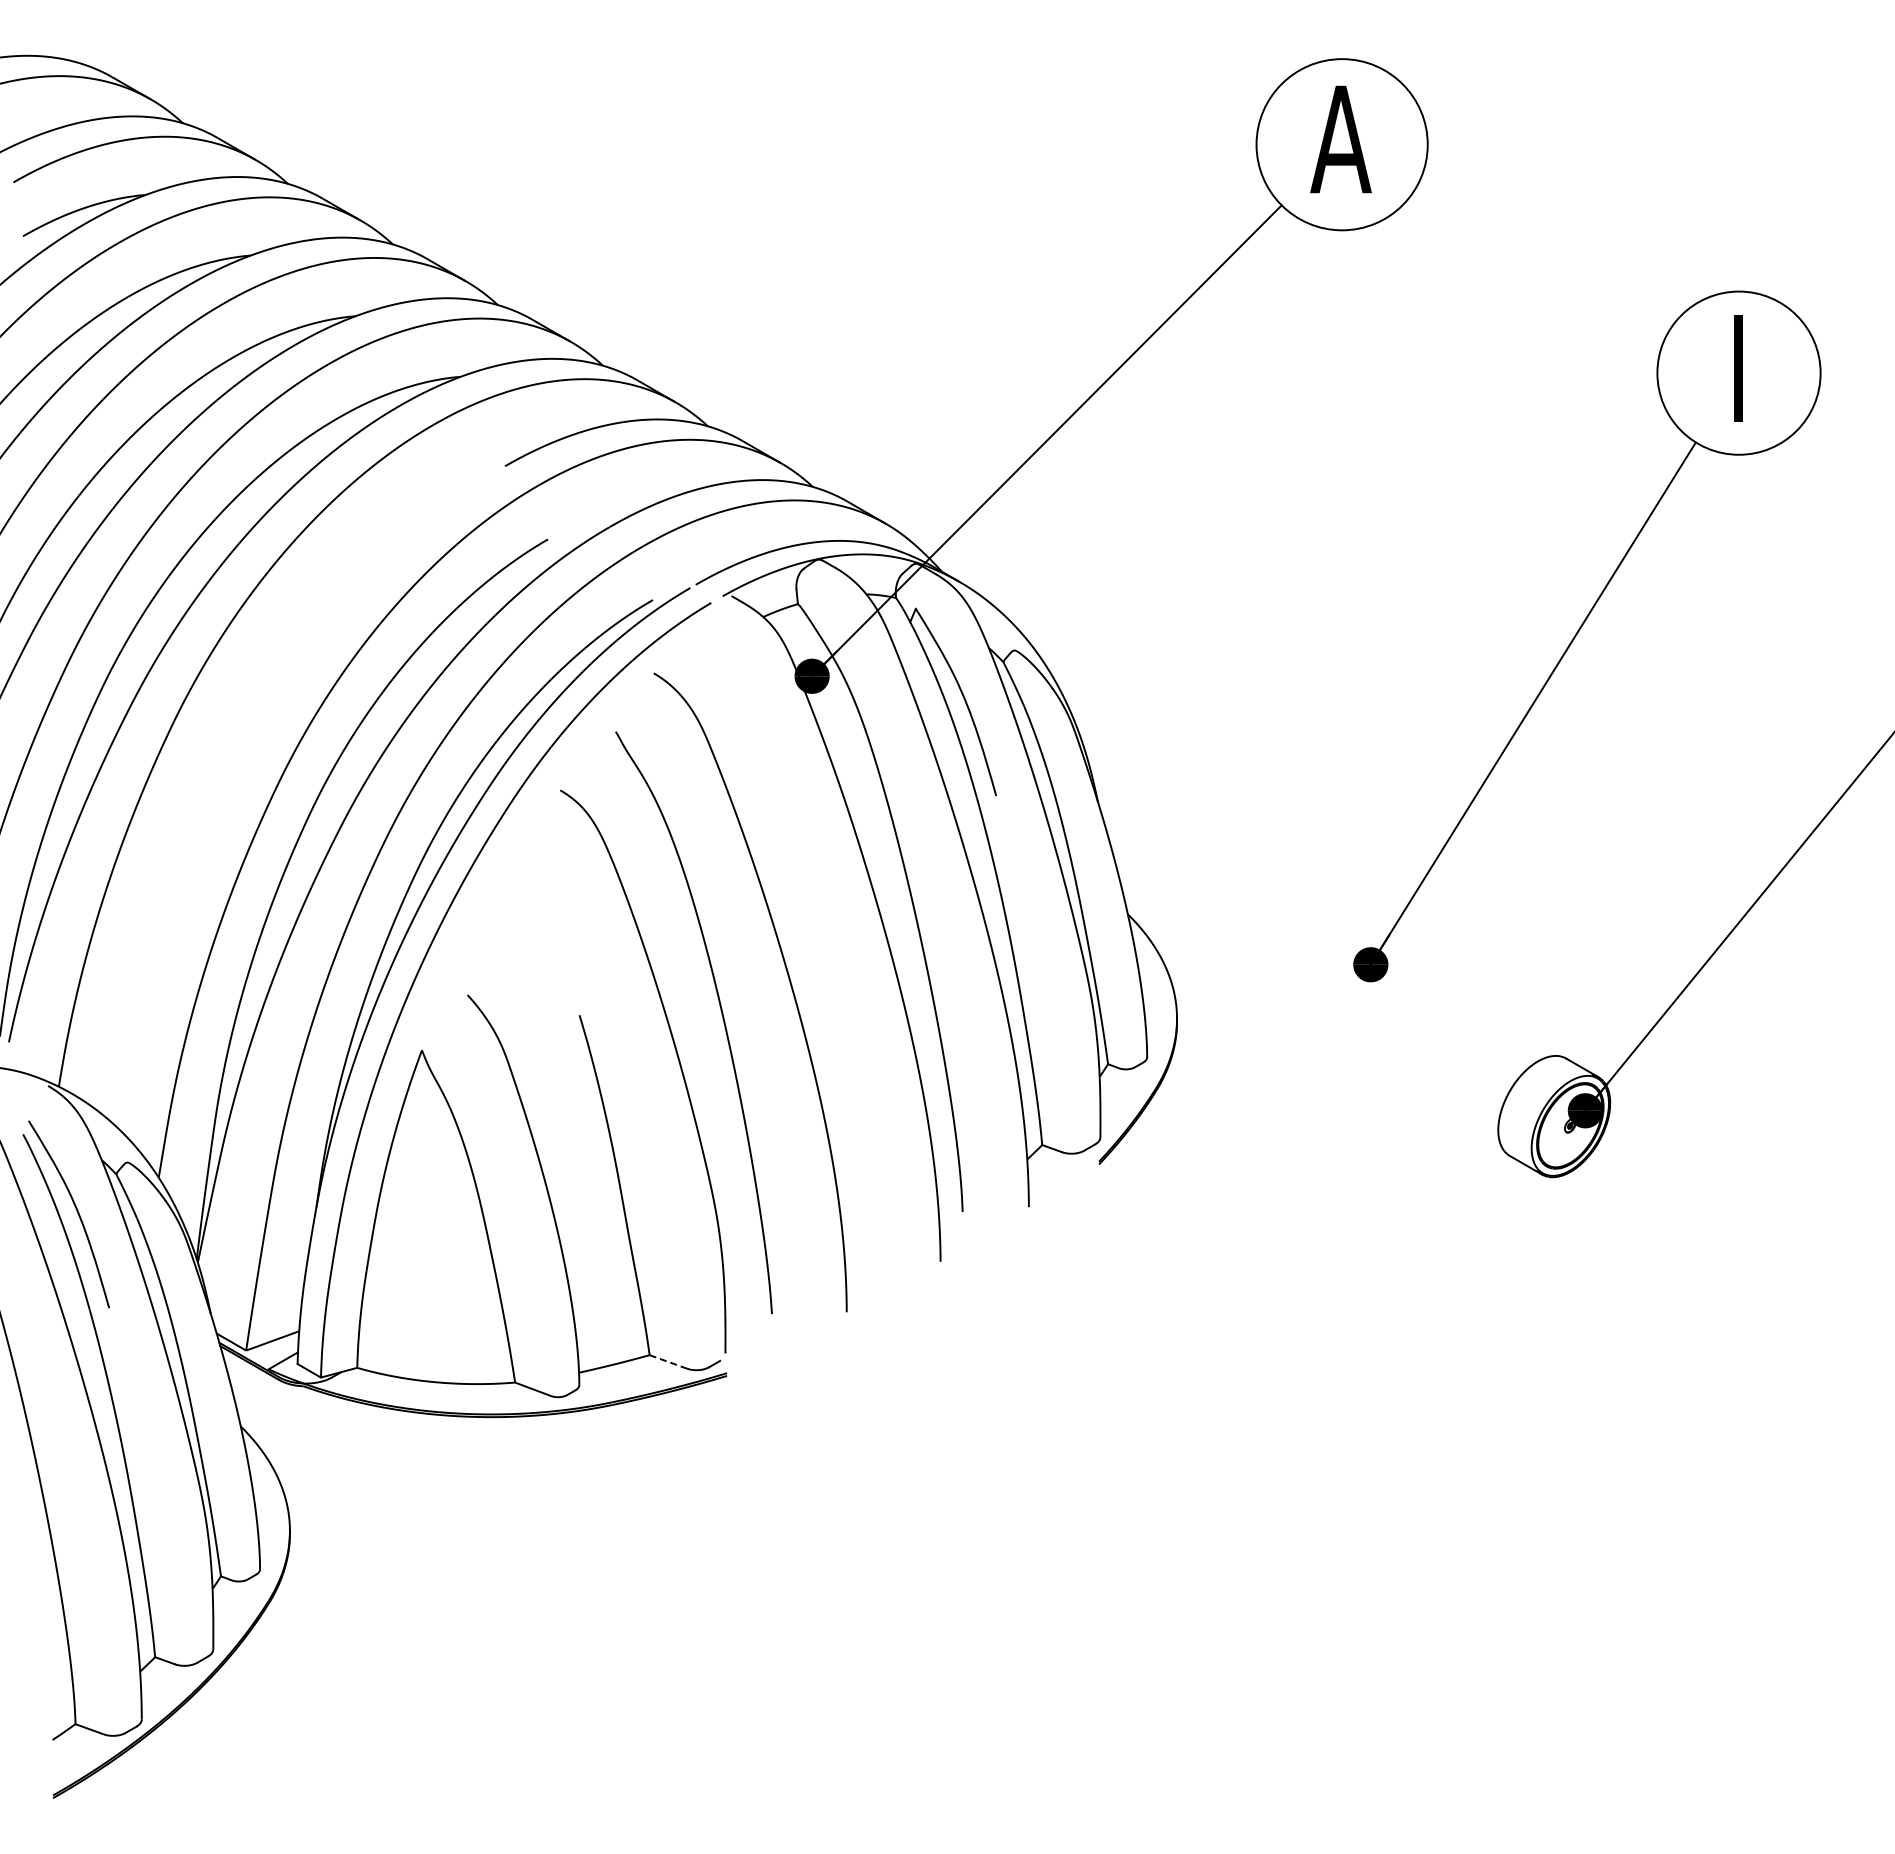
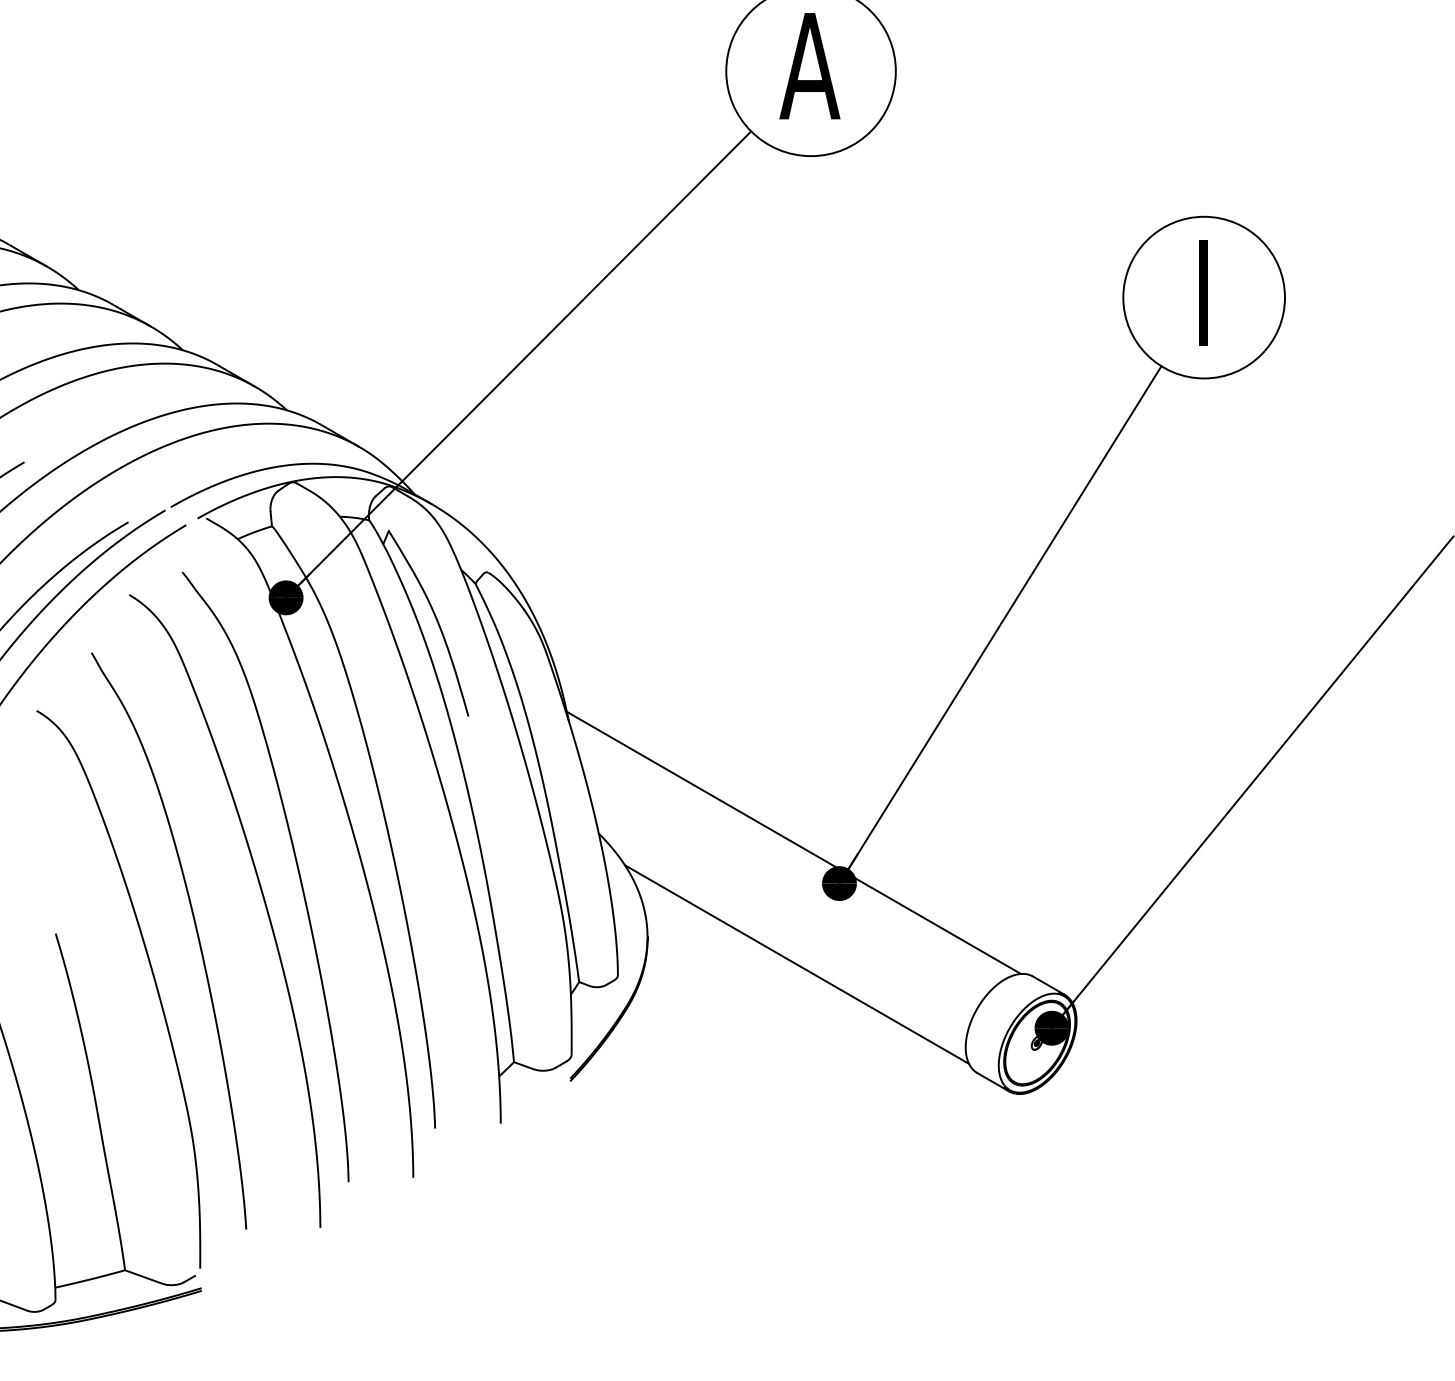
line: (1324, 923) -> (793, 842), added
curve: (823, 951) -> (297, 870), added
line: (1327, 1046) -> (796, 964), added
line: (667, 1361) -> (142, 1276), dashed -> solid

